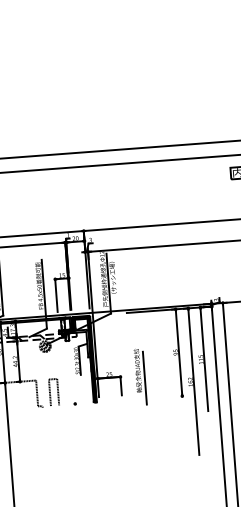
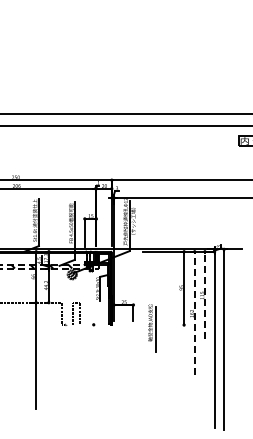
line: (203, 359) -> (204, 295), solid -> dashed
part: (140, 377) -> (152, 328), moved
line: (193, 381) -> (194, 313), solid -> dashed

